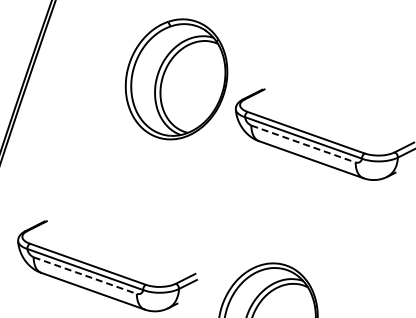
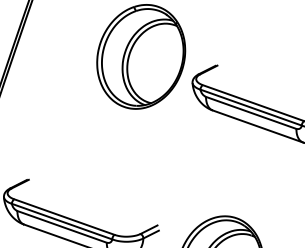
line: (303, 144) -> (251, 113), dashed -> solid
line: (85, 275) -> (62, 226), dashed -> solid

